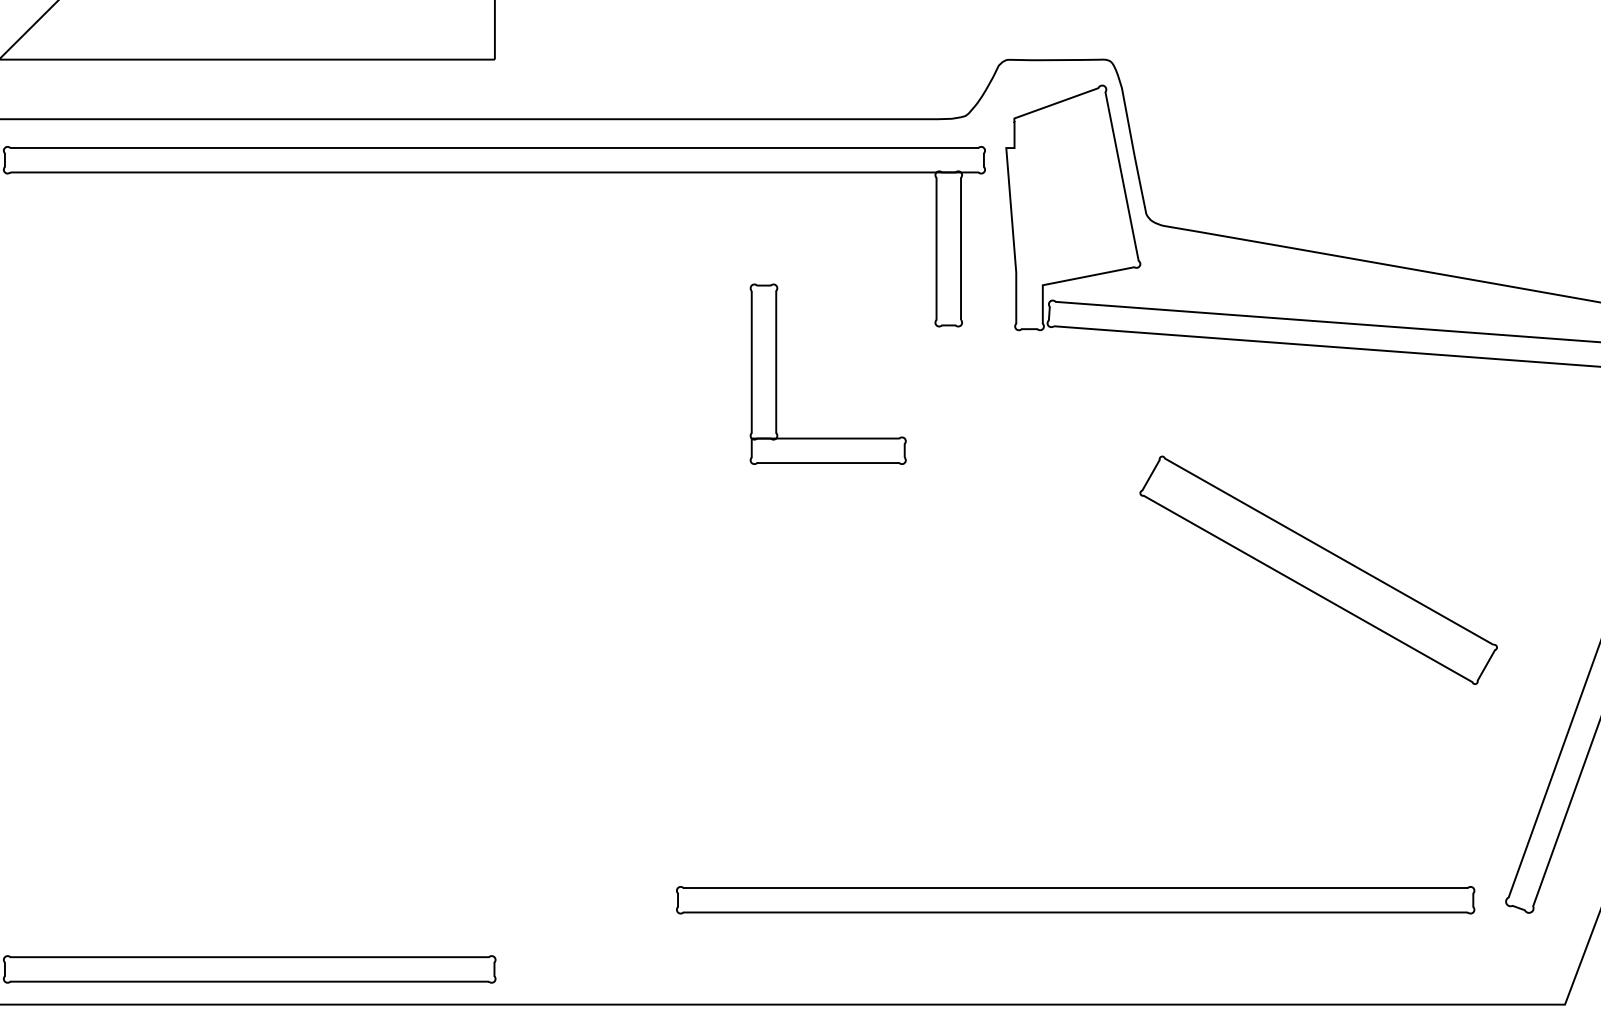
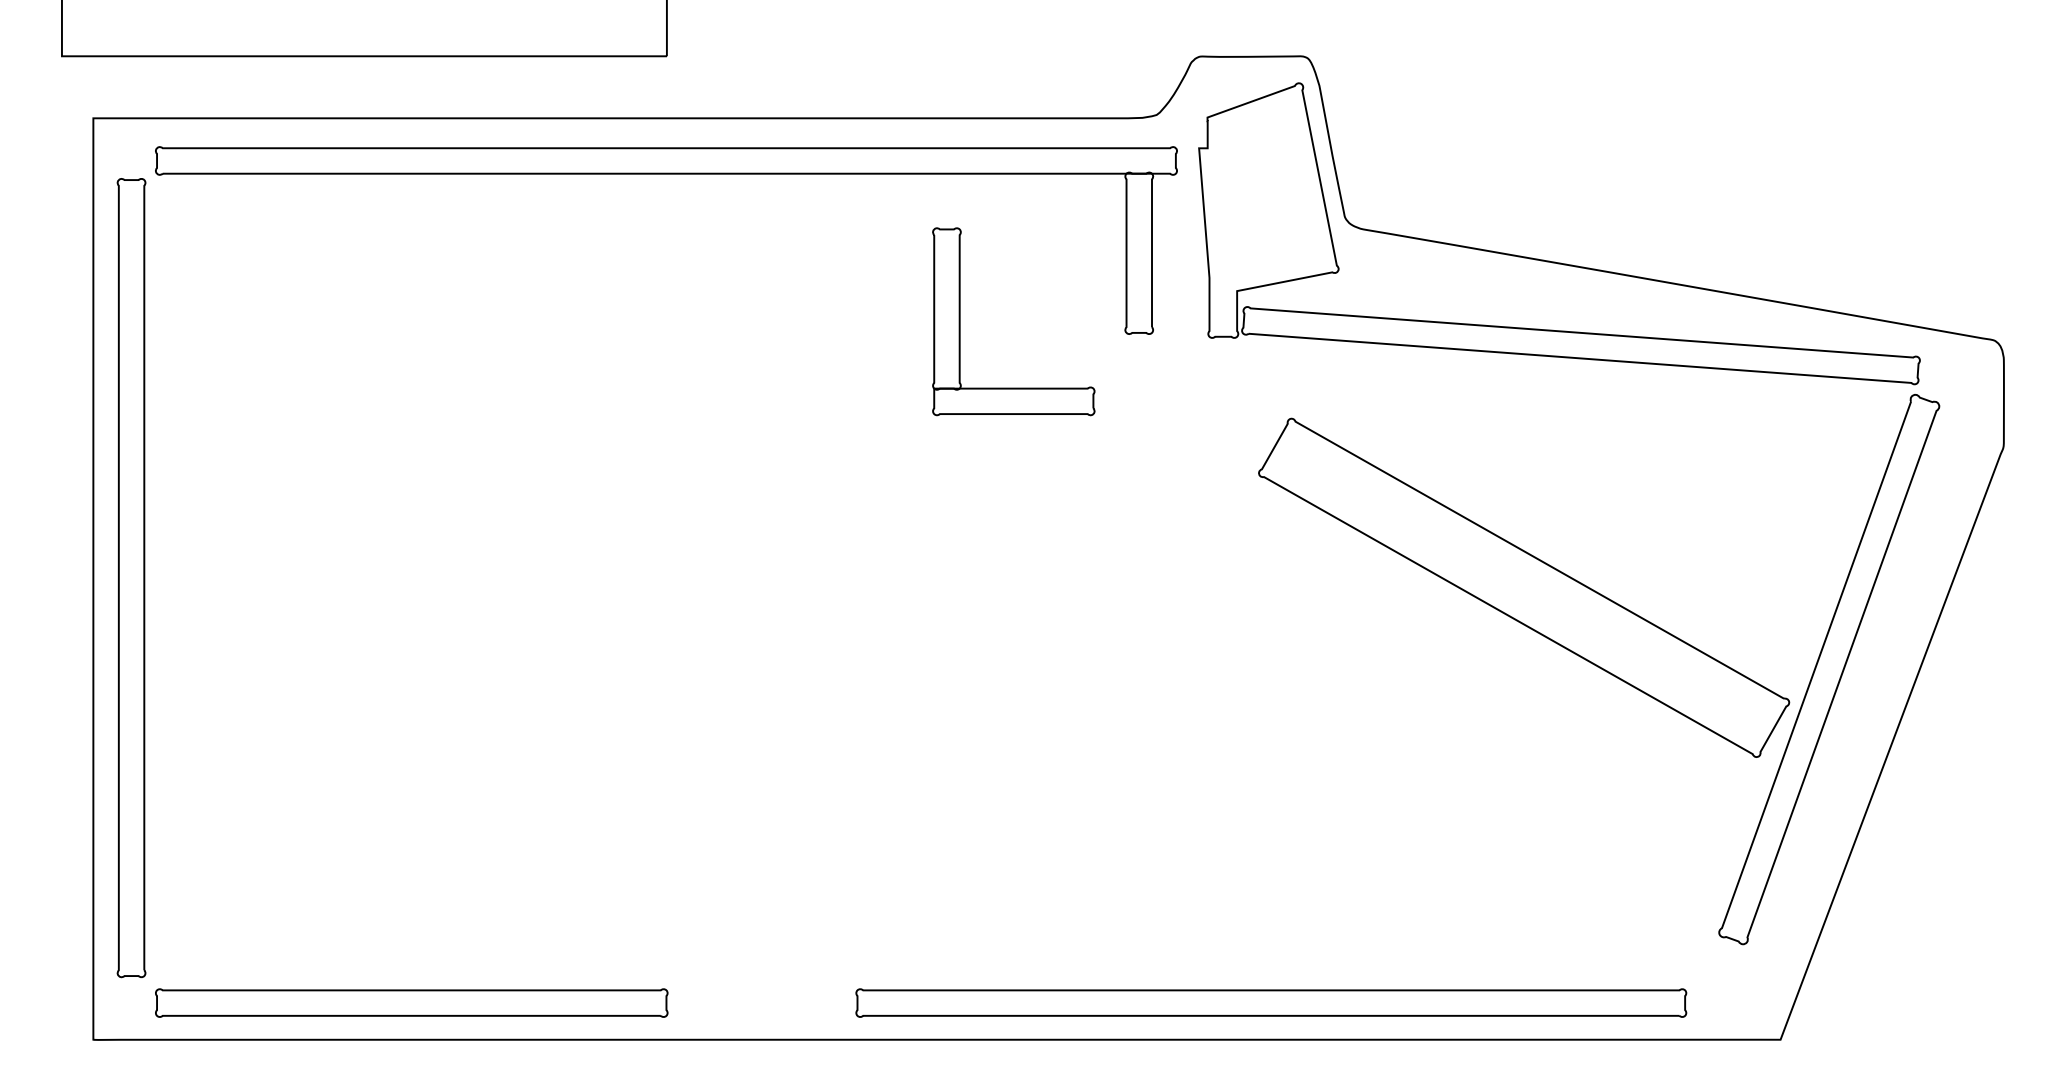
part: (777, 374) -> (960, 321), moved
part: (1318, 570) -> (1524, 587), size x1.43
part: (1075, 899) -> (1271, 1002), moved

